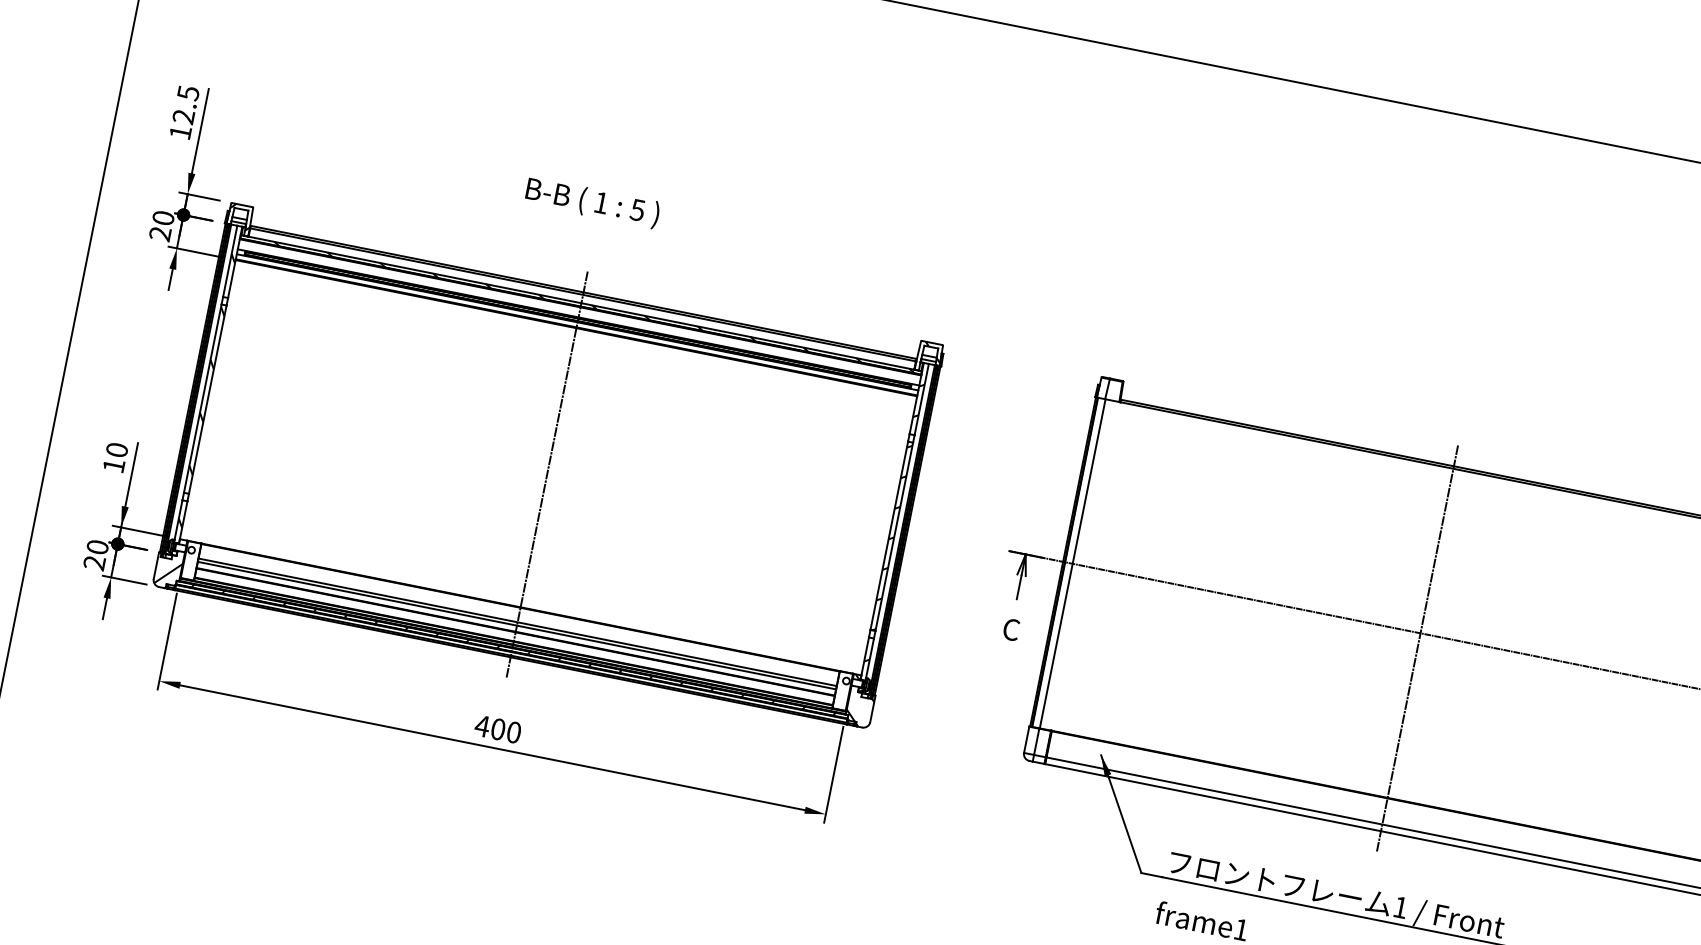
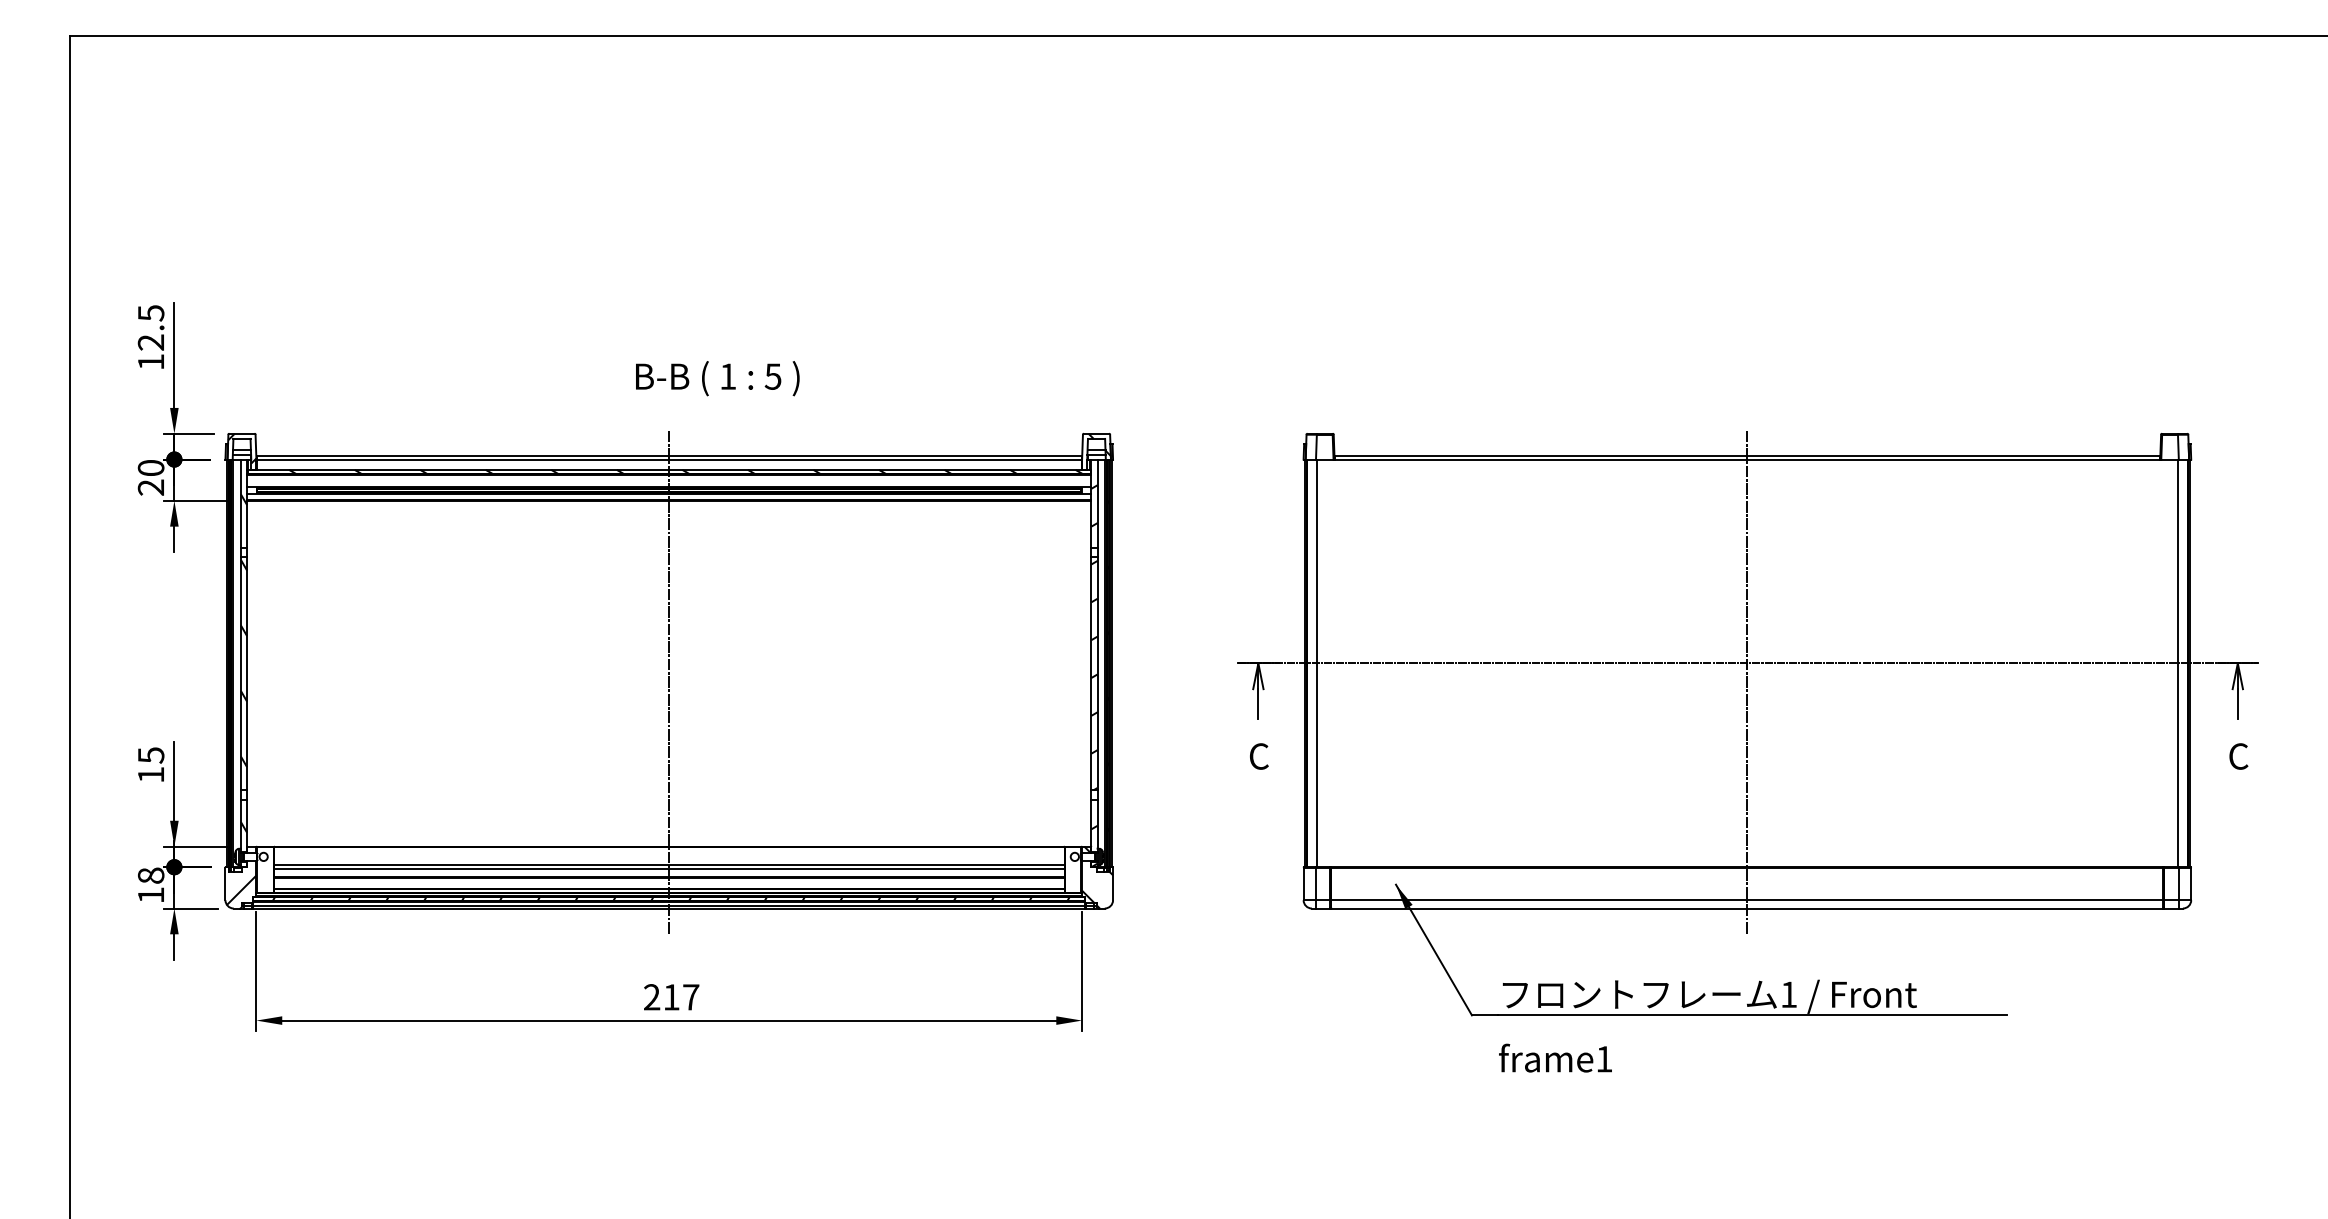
text: (592, 202) -> (717, 378), moved
text: (116, 450) -> (150, 755), 10 -> 15
text: (95, 555) -> (150, 885), 20 -> 18
text: (498, 729) -> (671, 997), 400 -> 217

